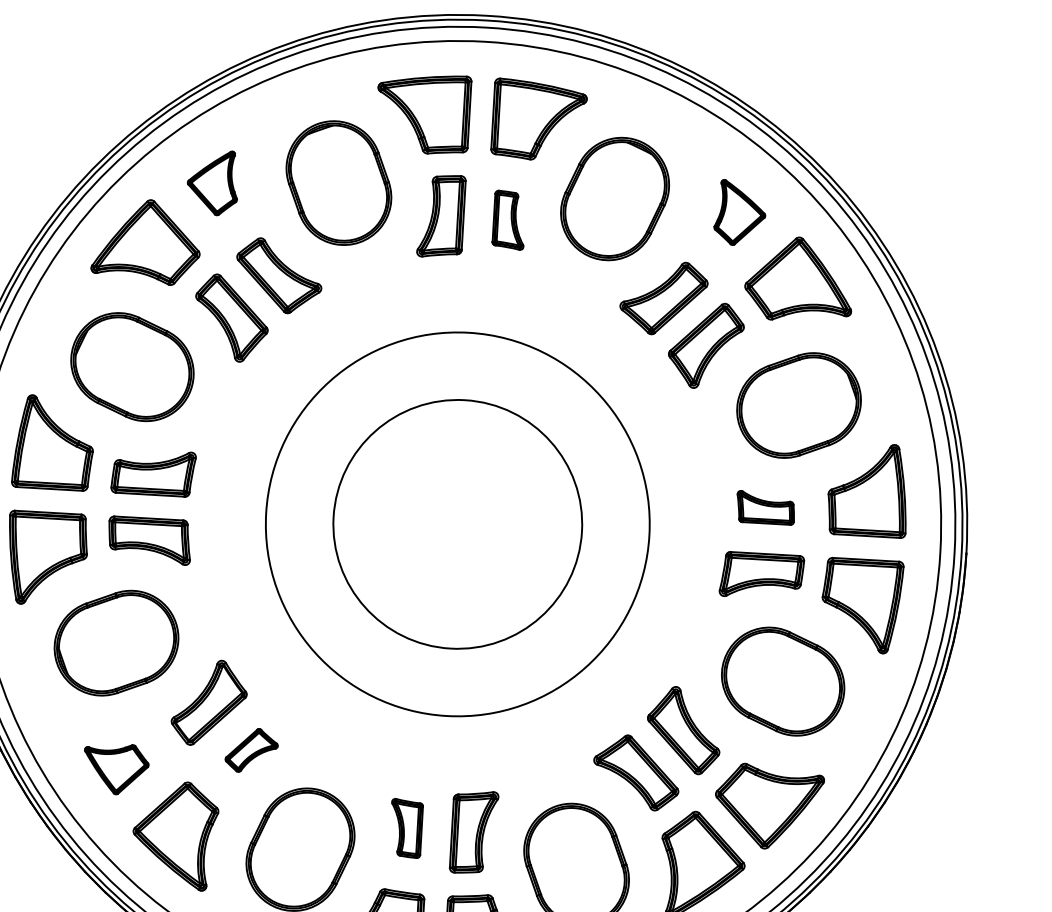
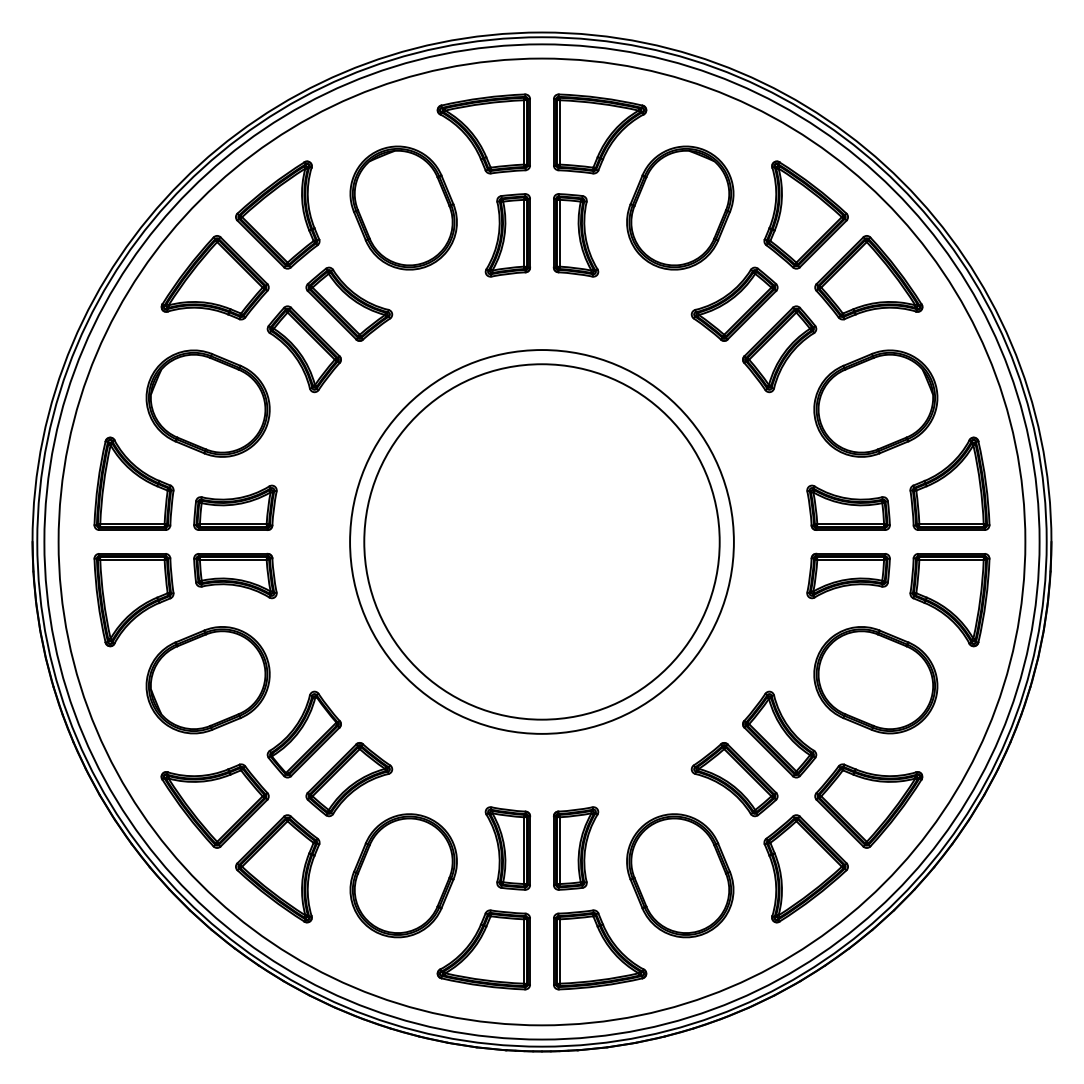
part: (212, 182) -> (277, 214), size x1.67
part: (739, 212) -> (805, 214), size x1.67
part: (508, 220) -> (575, 235), size x1.43
part: (765, 507) -> (848, 507), size x1.43
circle: (457, 523) -> (541, 541), size x1.43
part: (251, 750) -> (349, 779), size x1.67
part: (115, 768) -> (214, 805), size x1.67
part: (405, 828) -> (507, 848), size x1.43

